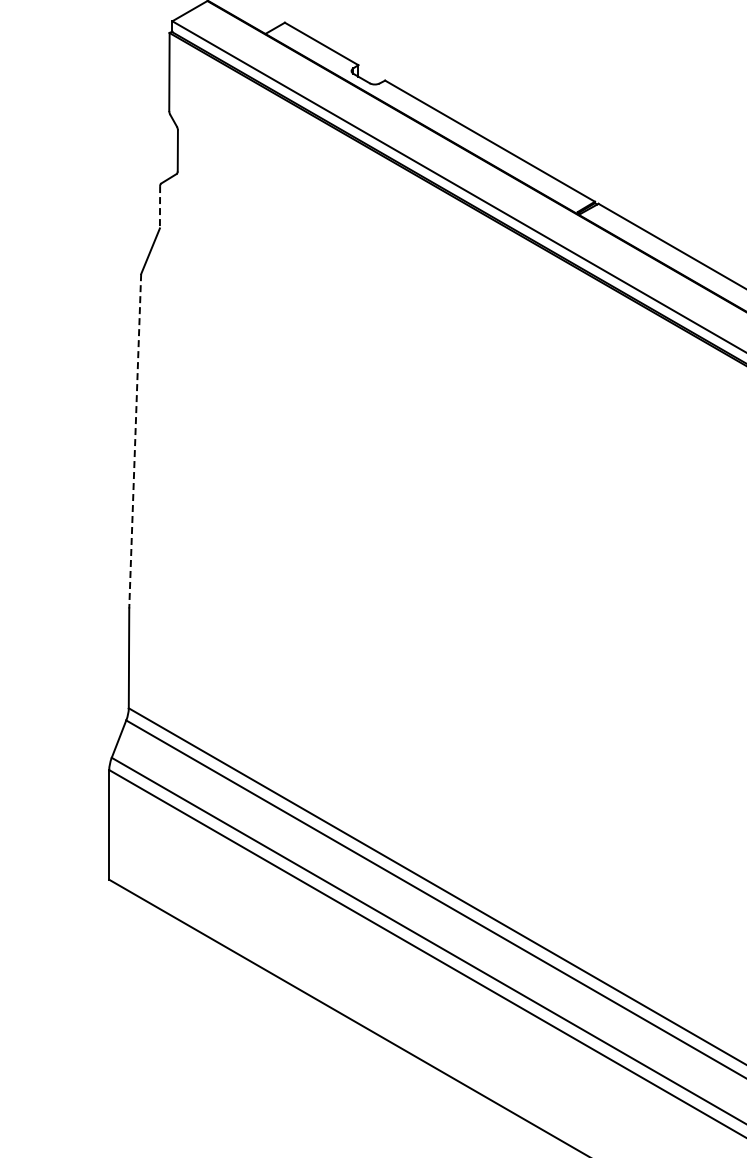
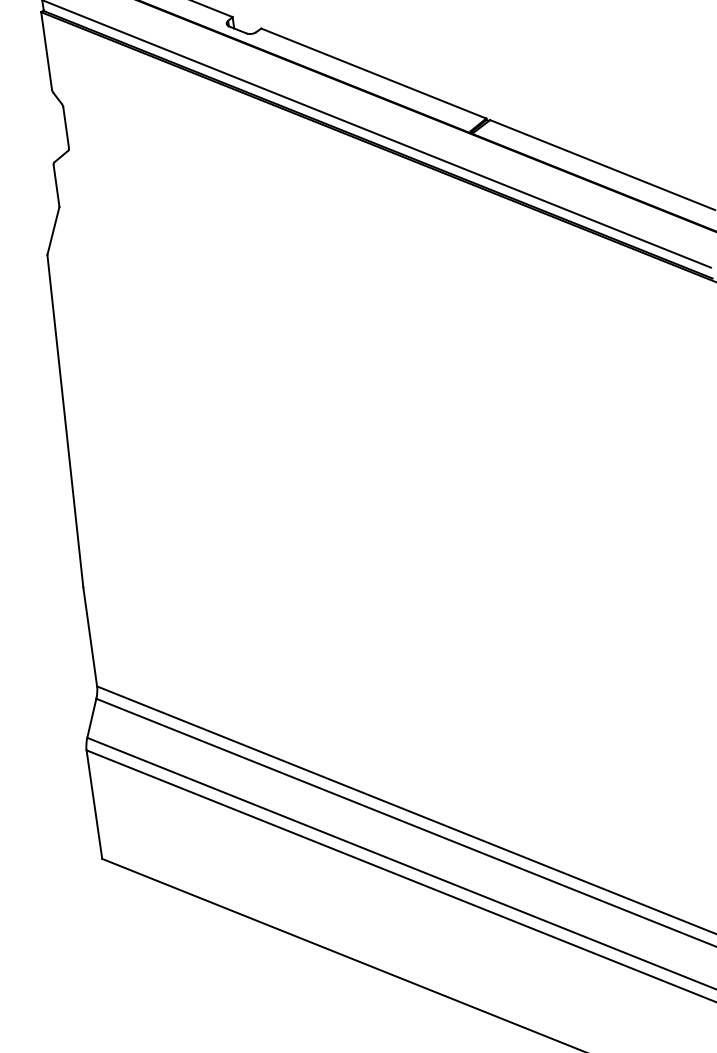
line: (160, 207) -> (57, 186), dashed -> solid
line: (135, 441) -> (65, 421), dashed -> solid

